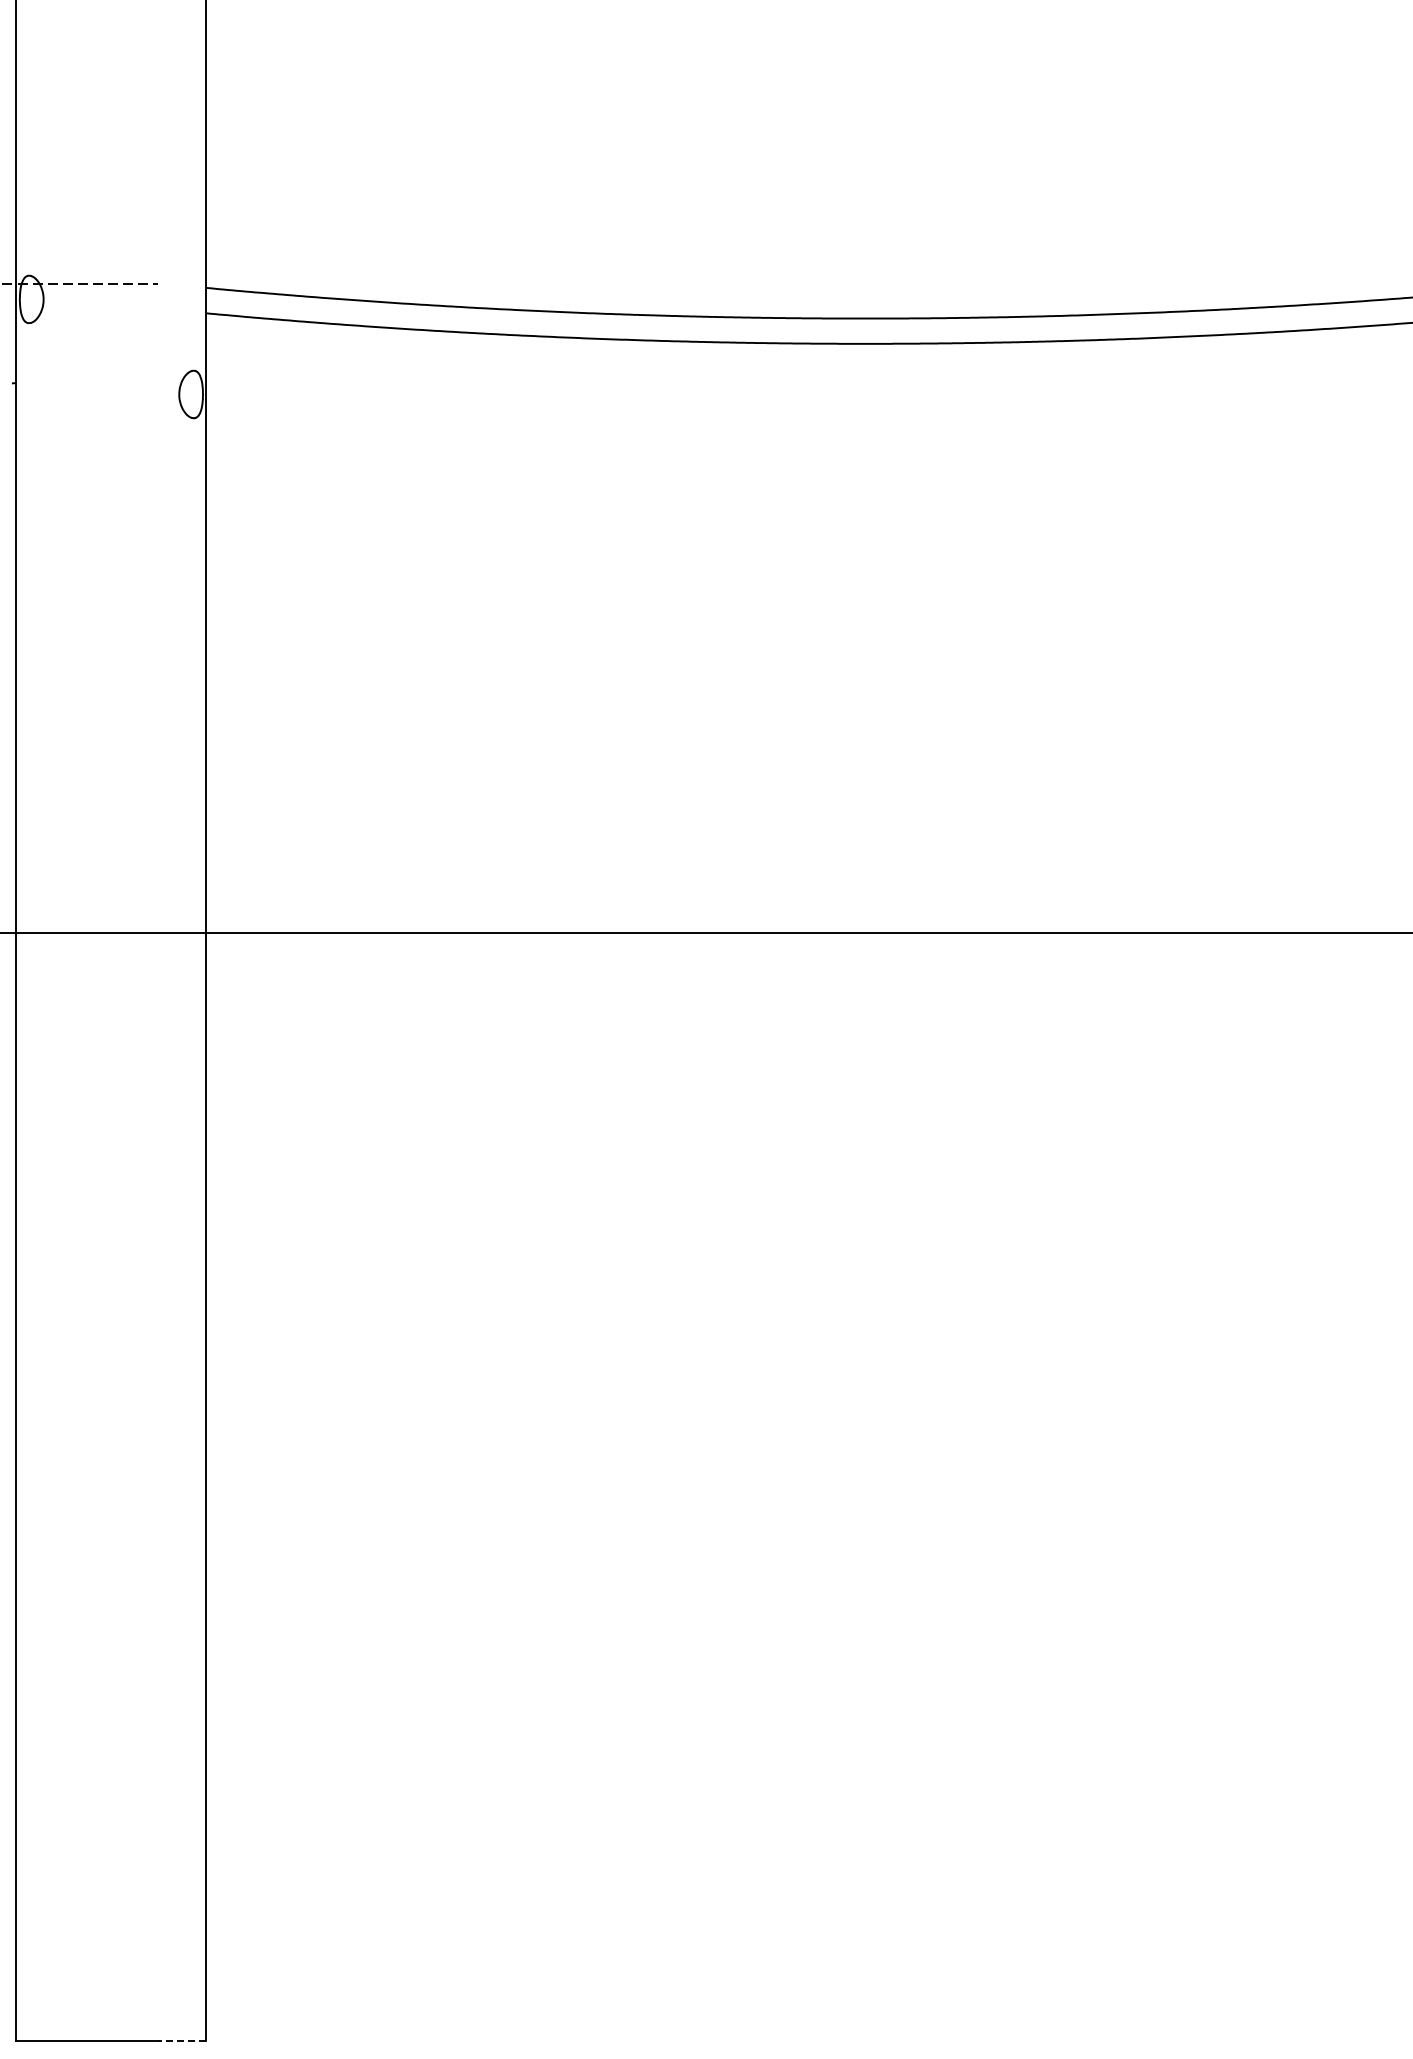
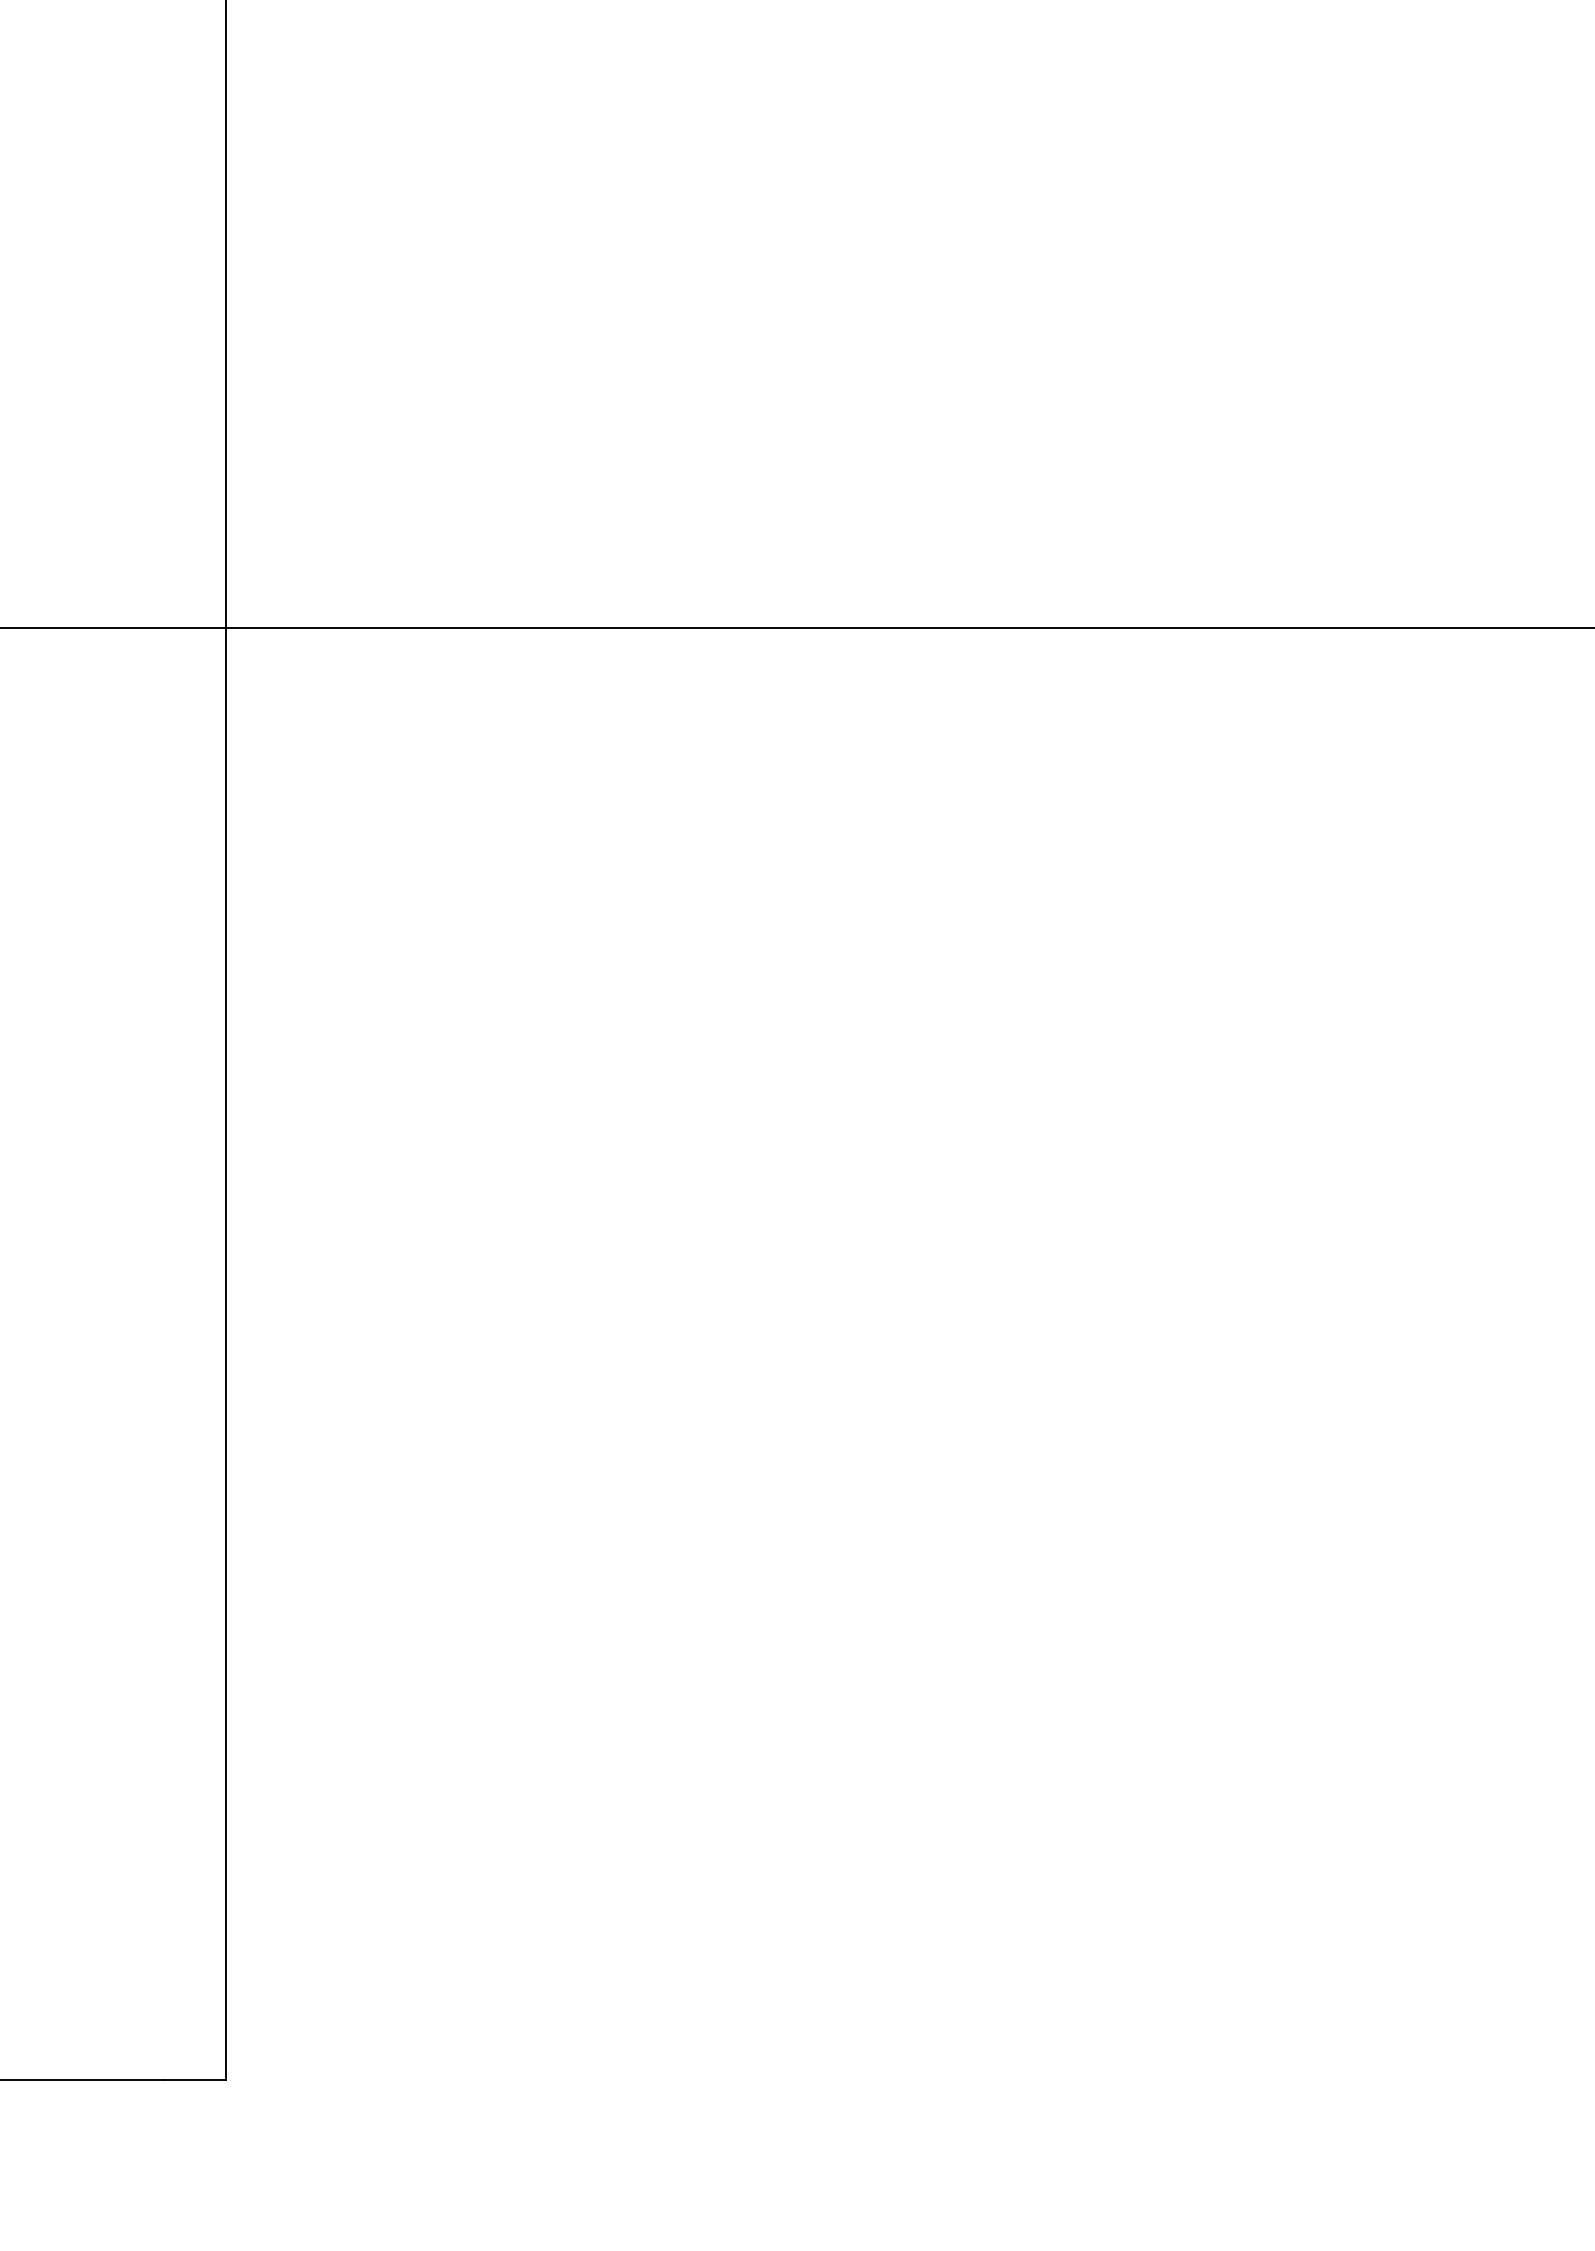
line: (182, 2041) -> (194, 2079), dashed -> solid

